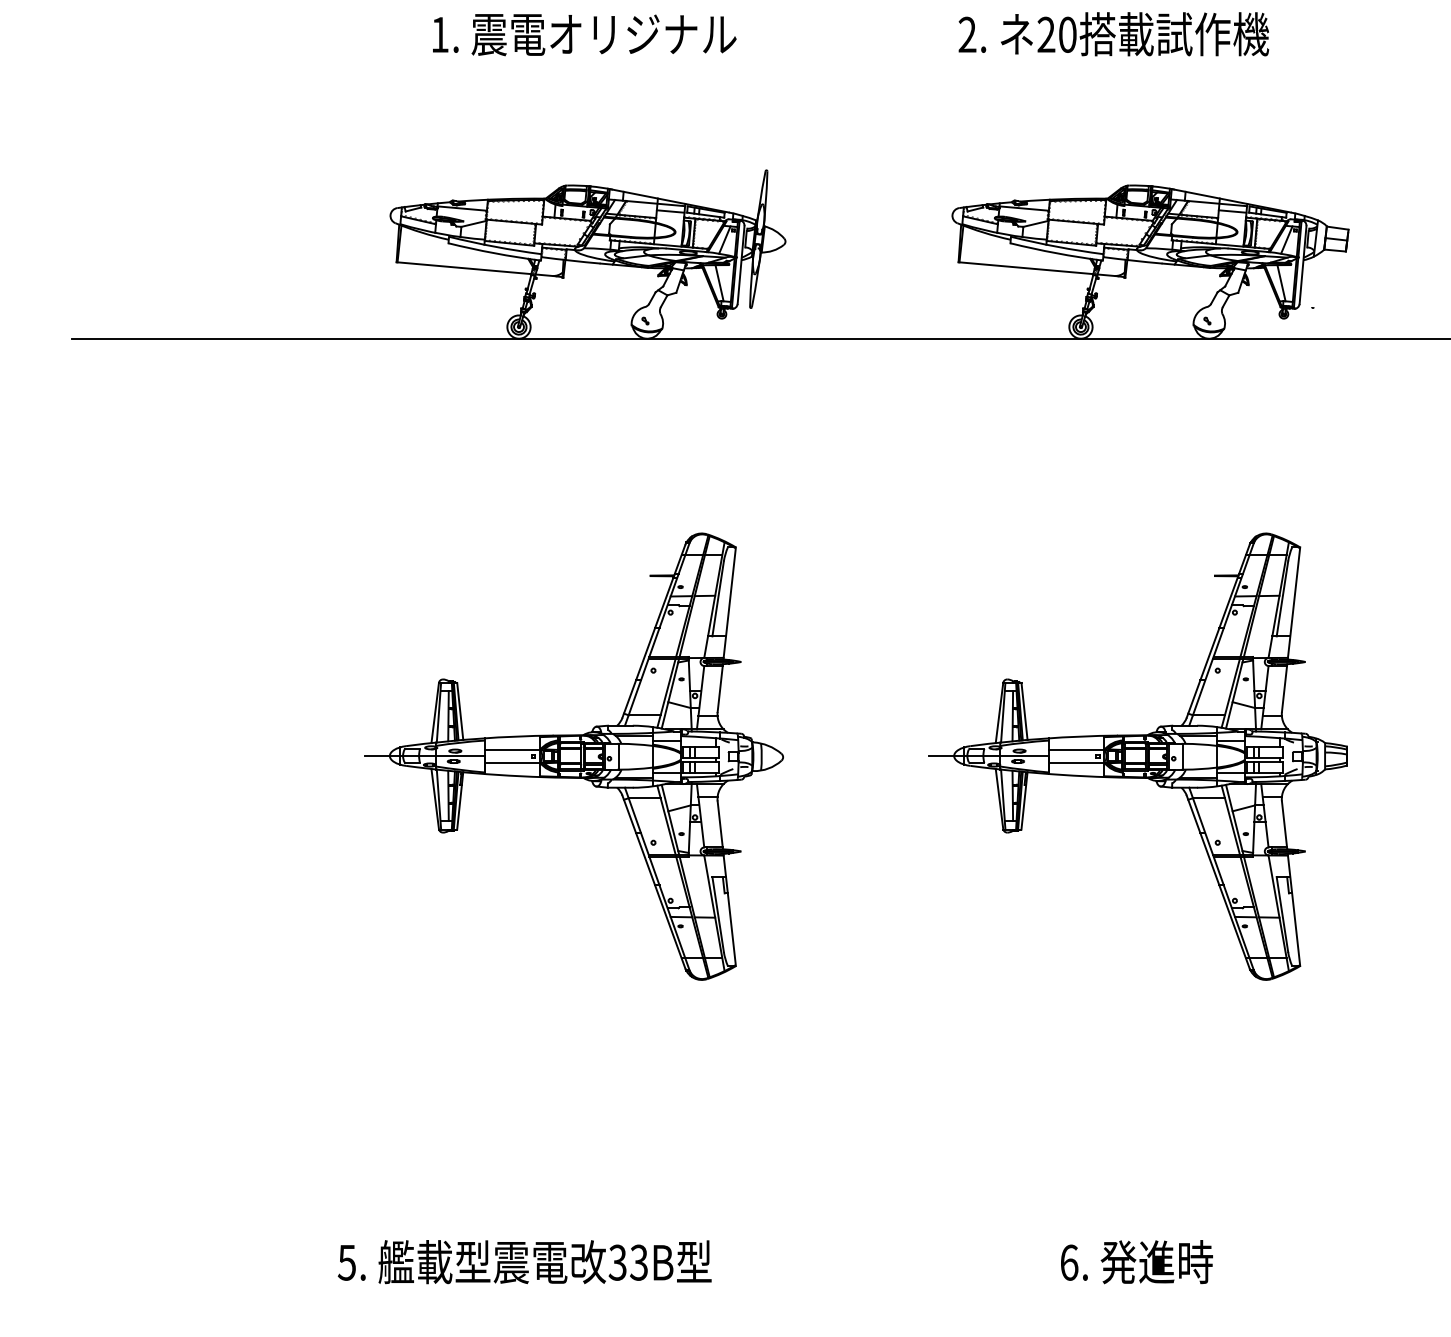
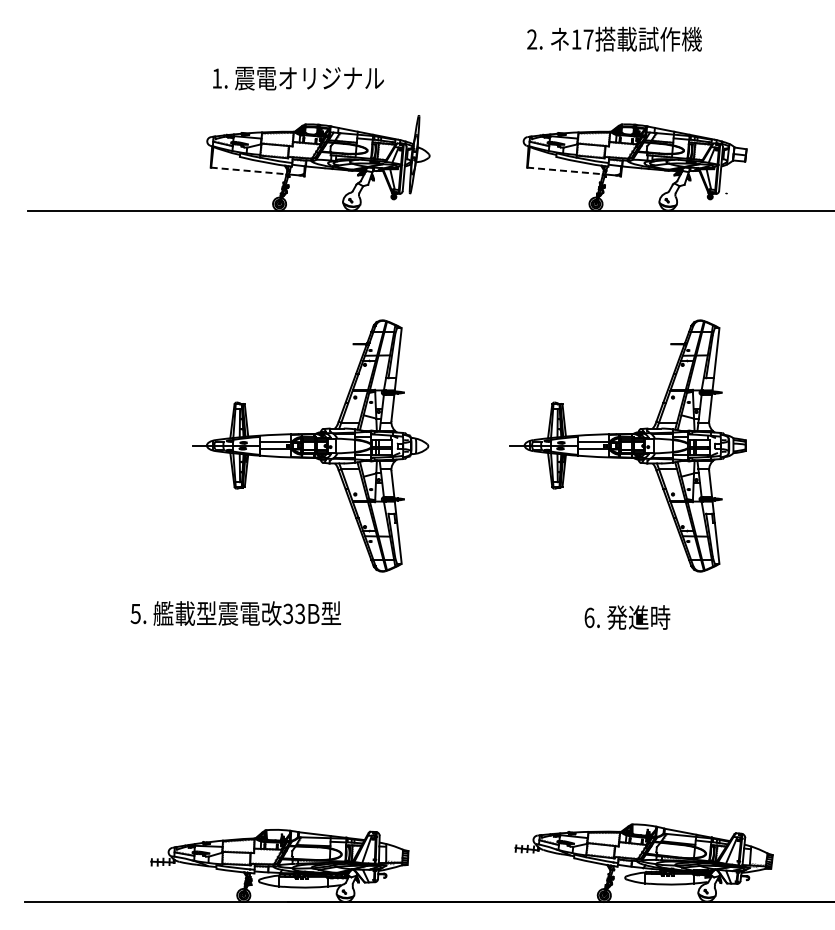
text: (584, 34) -> (298, 78), moved
text: (1056, 34) -> (582, 39), 20 -> 17
line: (465, 269) -> (249, 171), solid -> dashed
line: (1026, 269) -> (565, 171), solid -> dashed
text: (524, 1262) -> (235, 613), moved
text: (1136, 1262) -> (627, 617), moved

